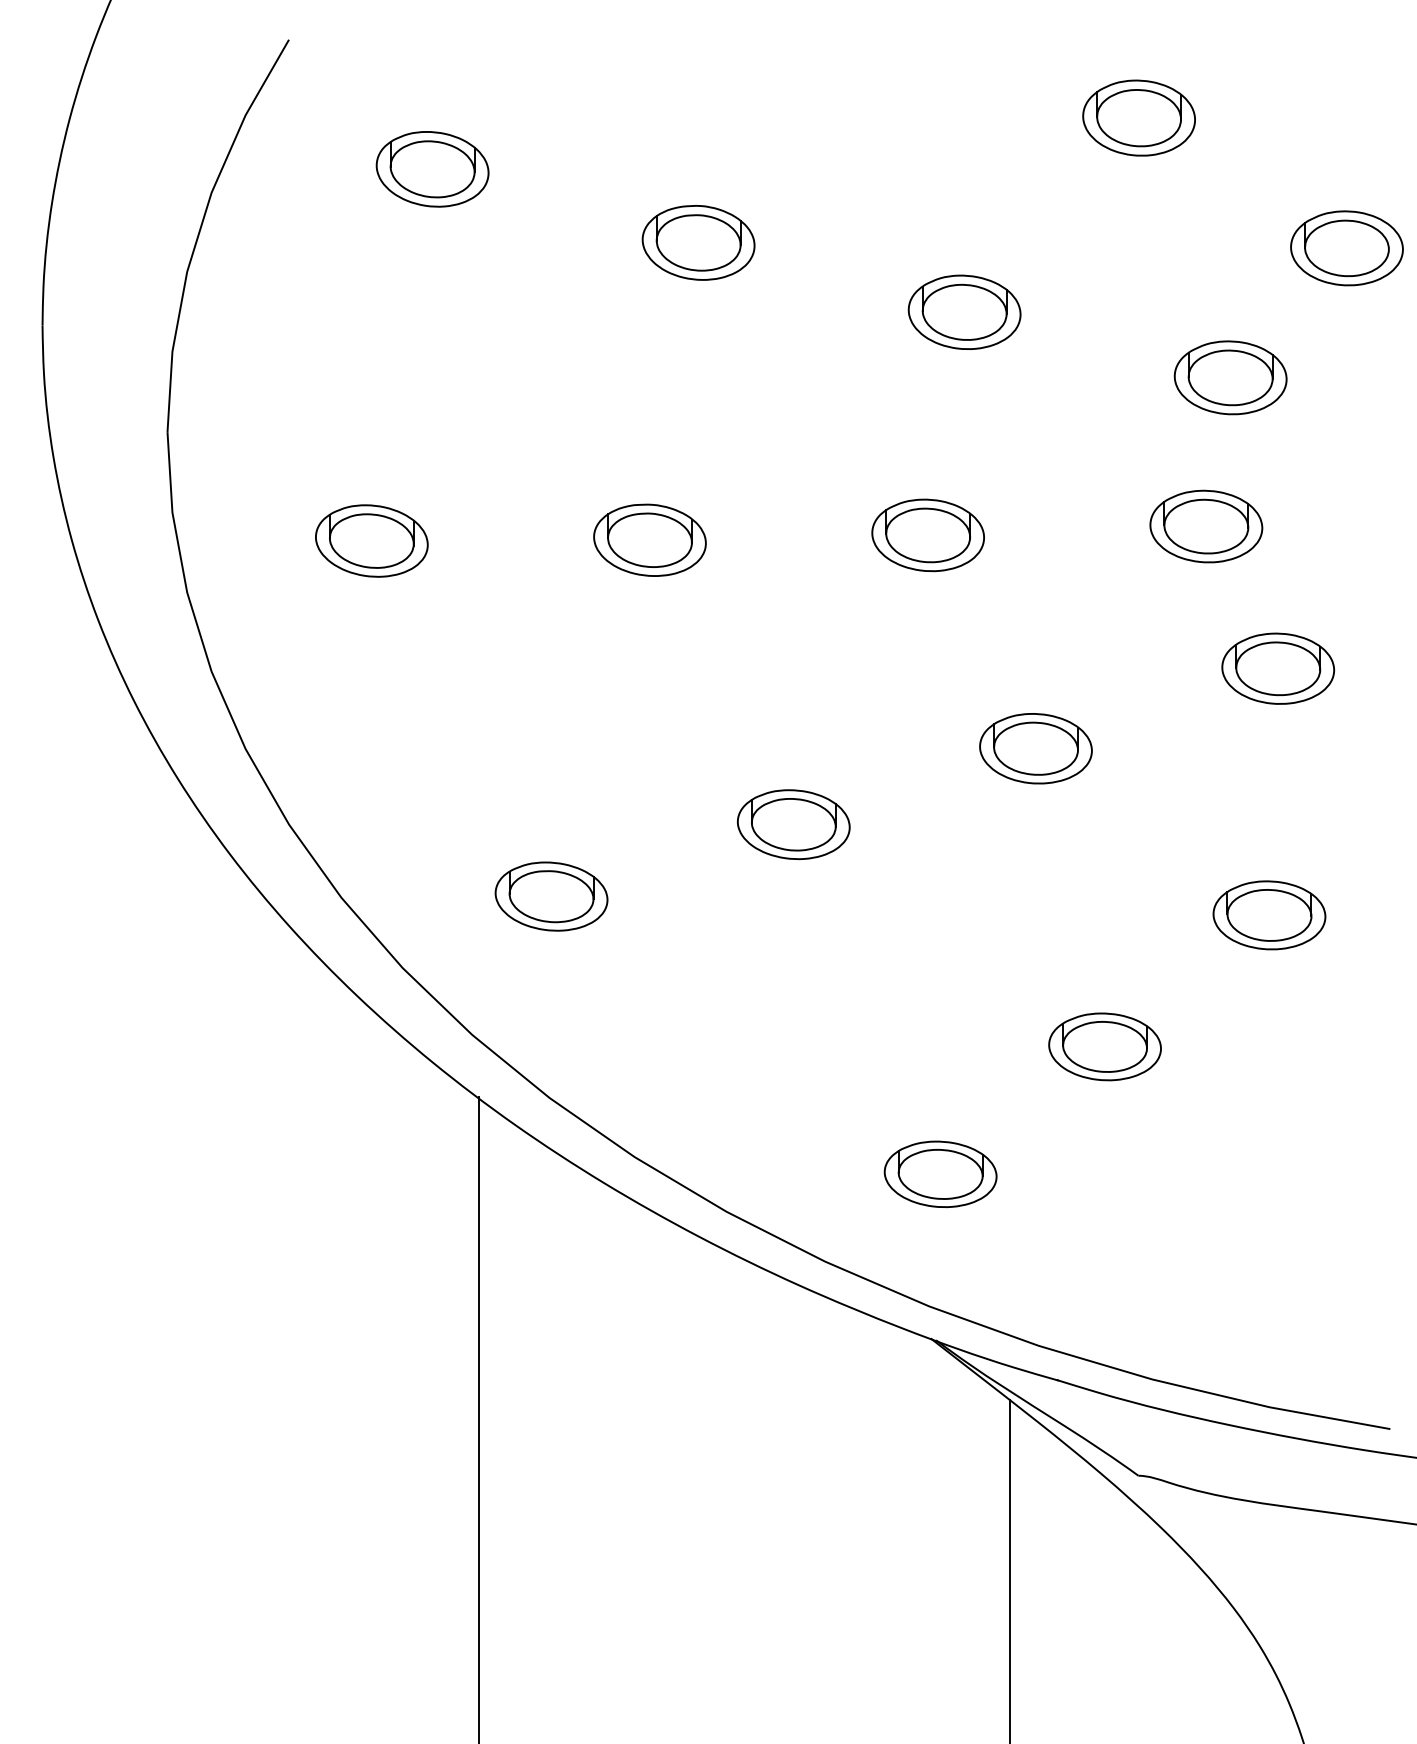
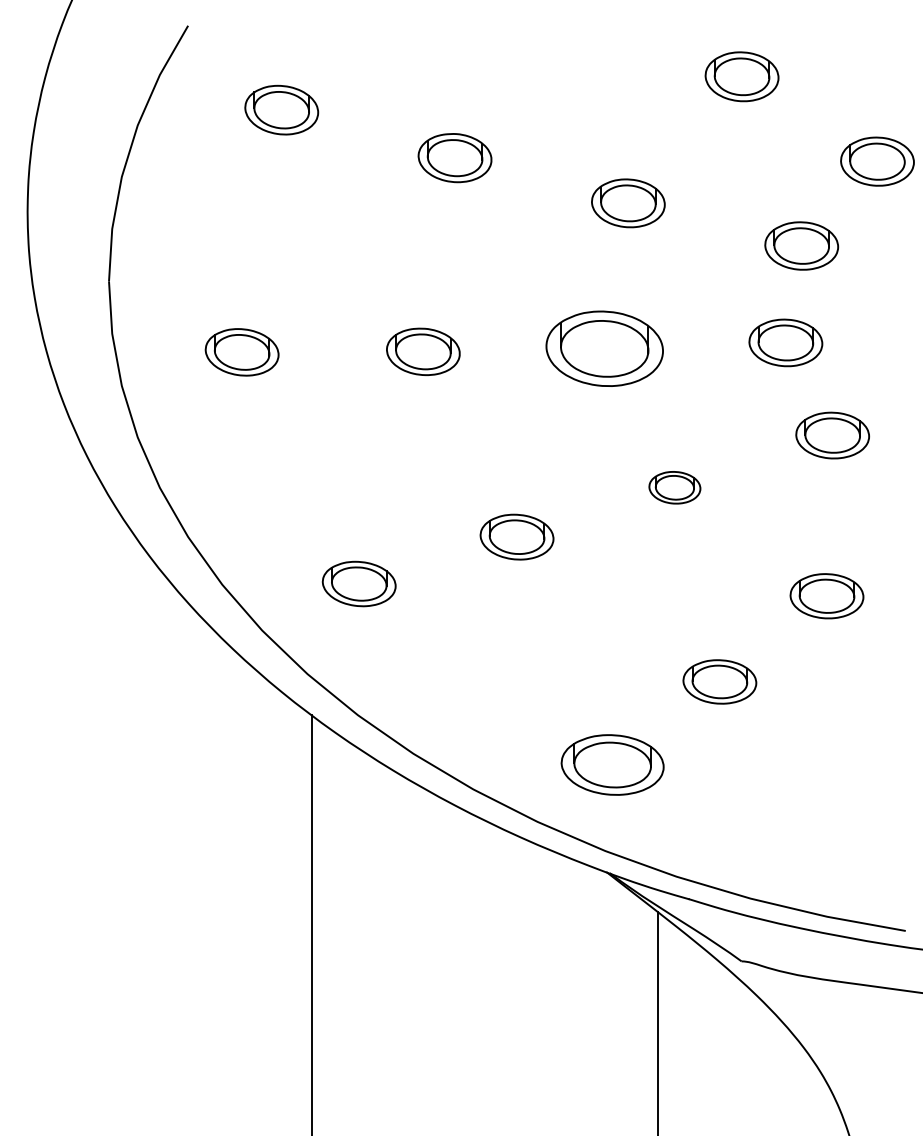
part: (927, 535) -> (604, 348), size x1.6
part: (1035, 748) -> (674, 487), size x0.7
part: (940, 1173) -> (612, 764), size x1.4

